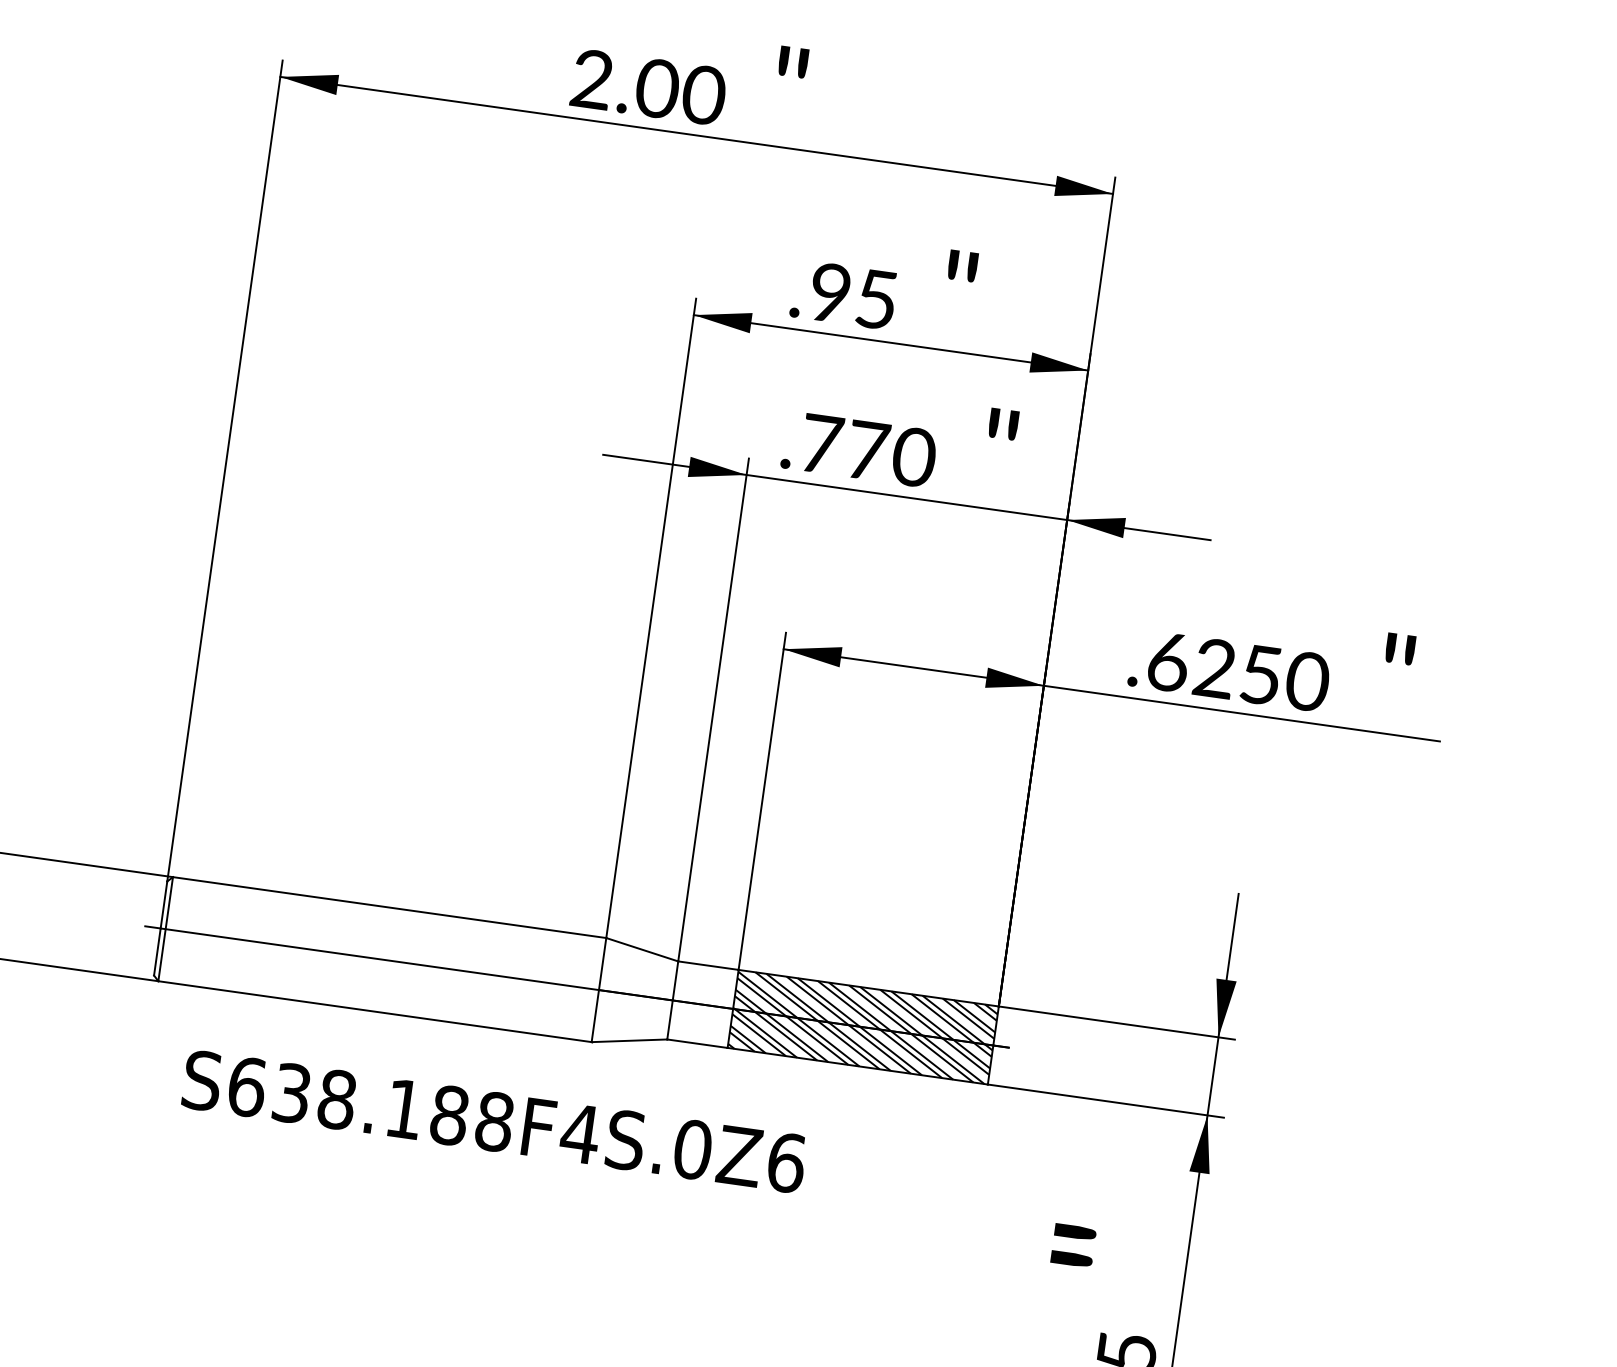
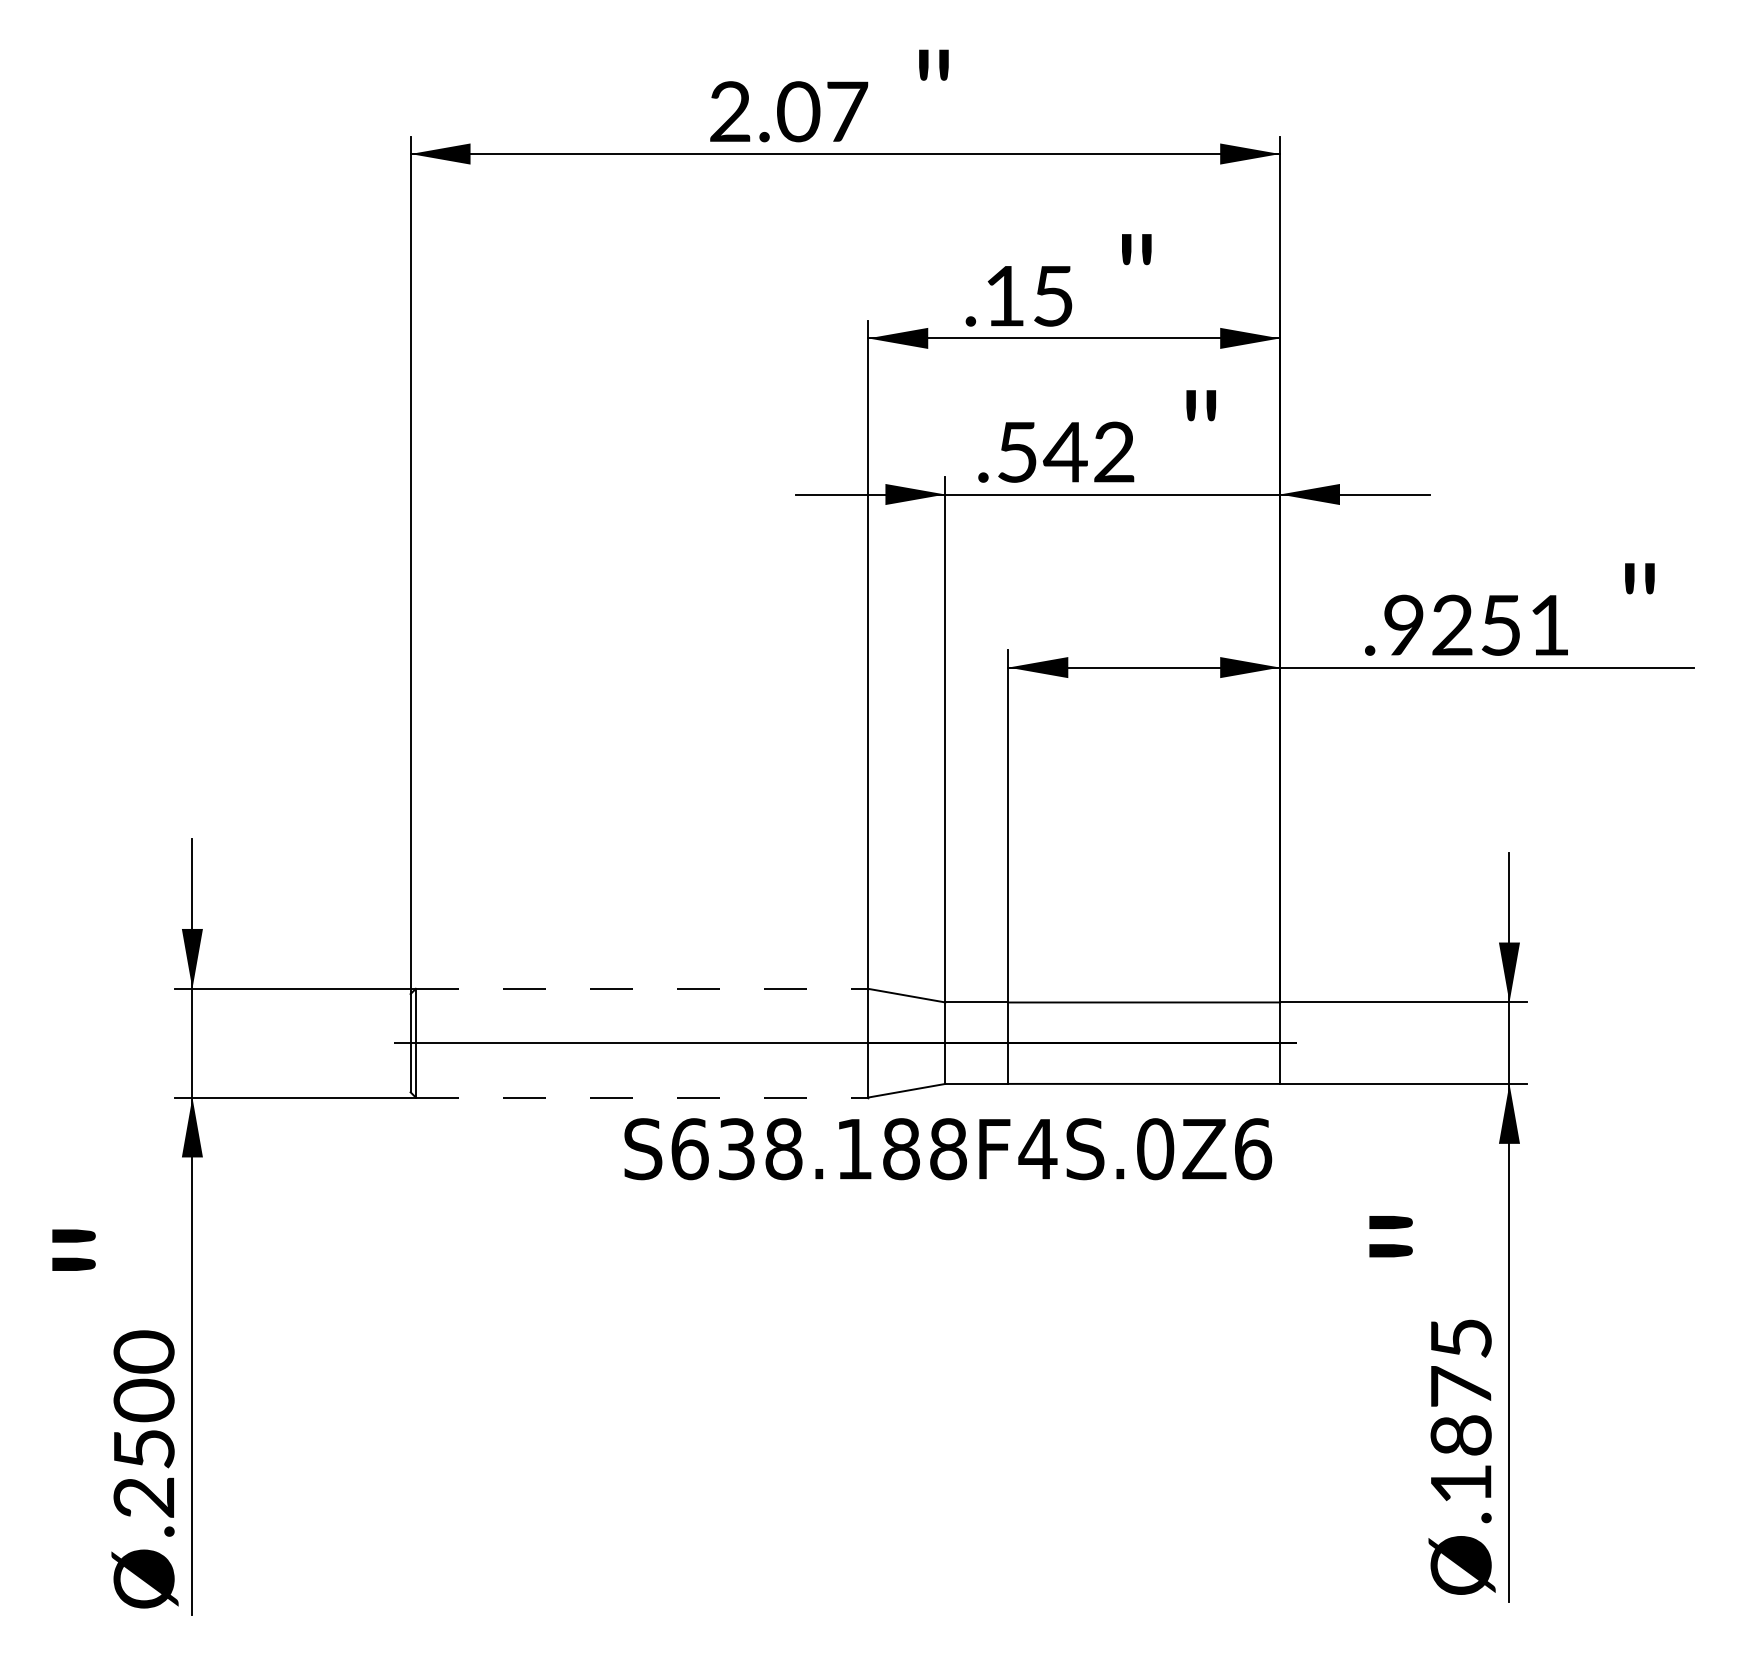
text: (703, 94) -> (846, 111), 2.00 -> 2.07
text: (830, 292) -> (1004, 295), .95 -> .15
text: (868, 450) -> (1066, 451), .770 -> .542
text: (1238, 671) -> (1477, 624), .6250 -> .9251
line: (390, 907) -> (642, 988), solid -> dashed
line: (375, 1011) -> (642, 1097), solid -> dashed
hatch: (863, 1026) -> (1144, 1042), removed
text: (494, 1122) -> (948, 1149), moved

